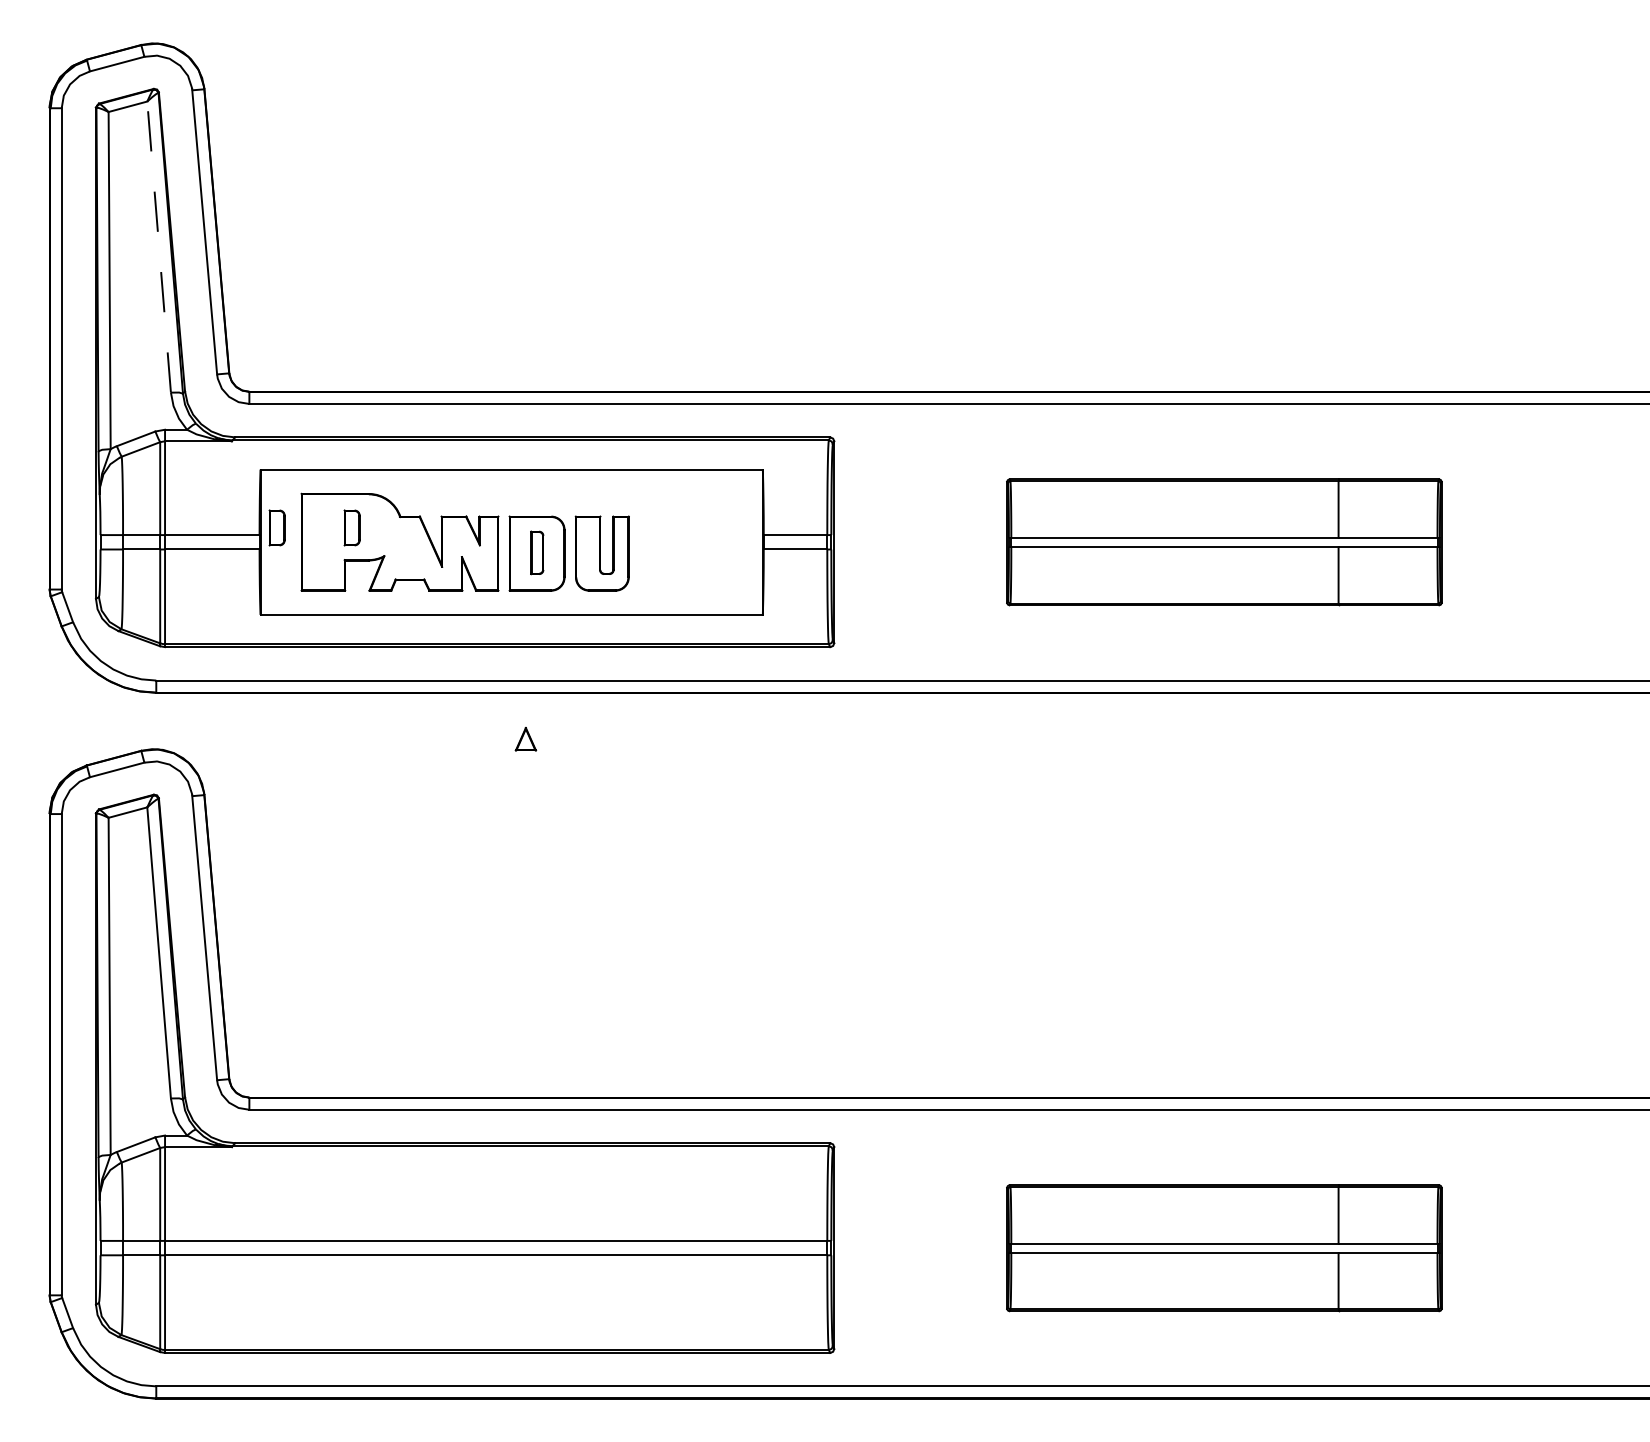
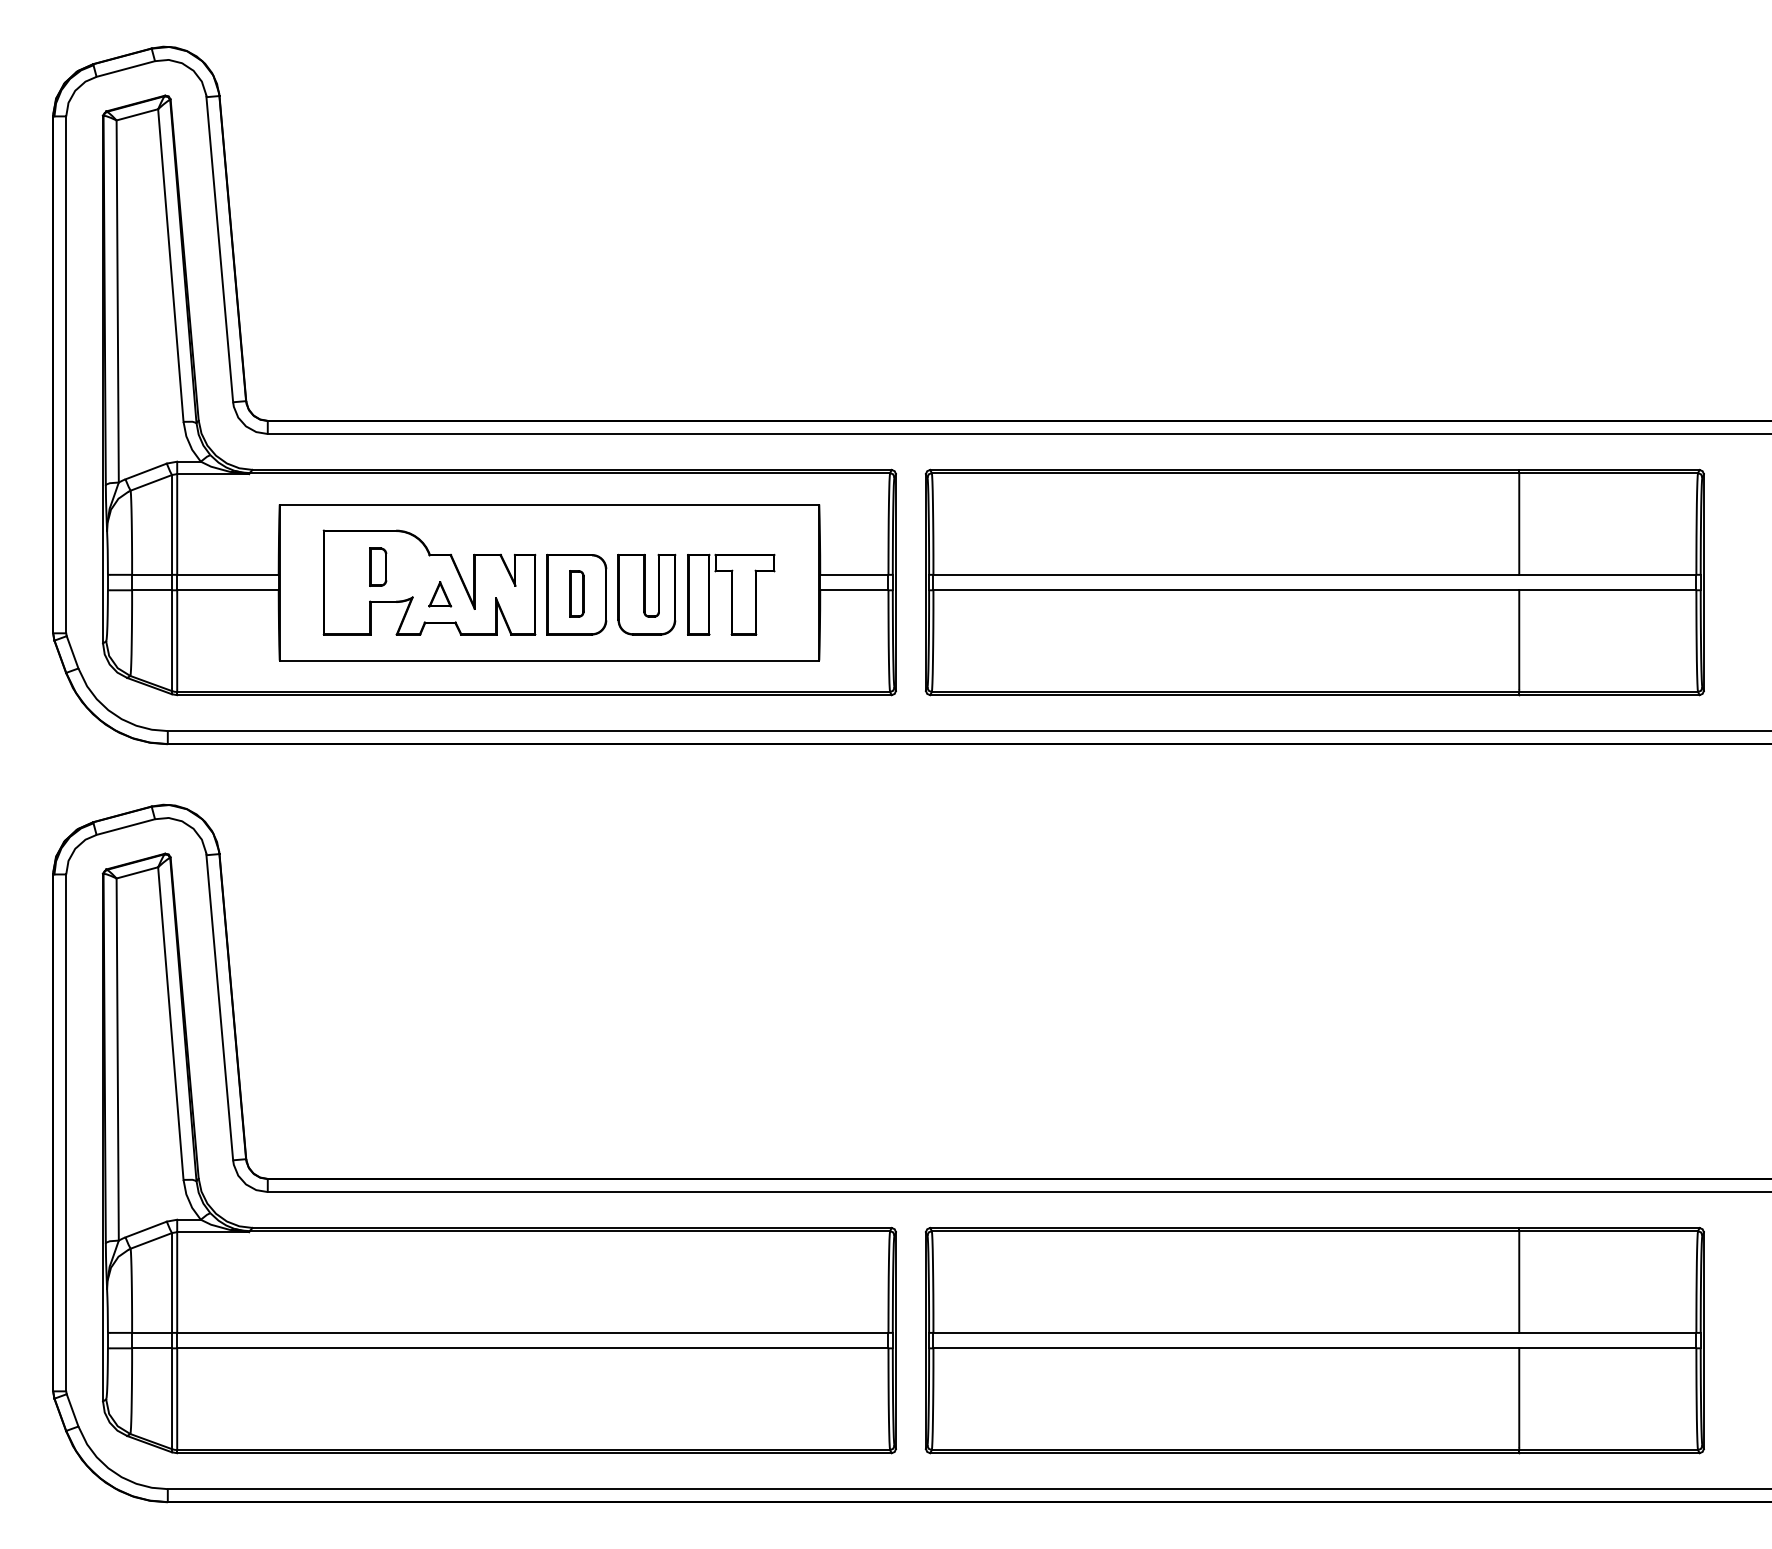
line: (159, 246) -> (171, 264), dashed -> solid
part: (276, 527) -> (296, 566), removed
part: (1224, 542) -> (1315, 582), size x1.67
part: (680, 553) -> (730, 594), added
part: (525, 739) -> (439, 594), moved
part: (1224, 1248) -> (1315, 1341), size x1.67

